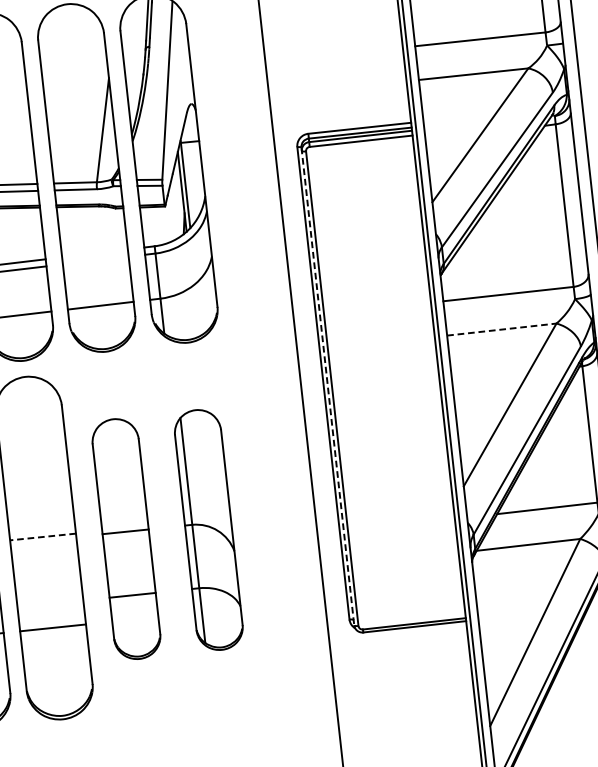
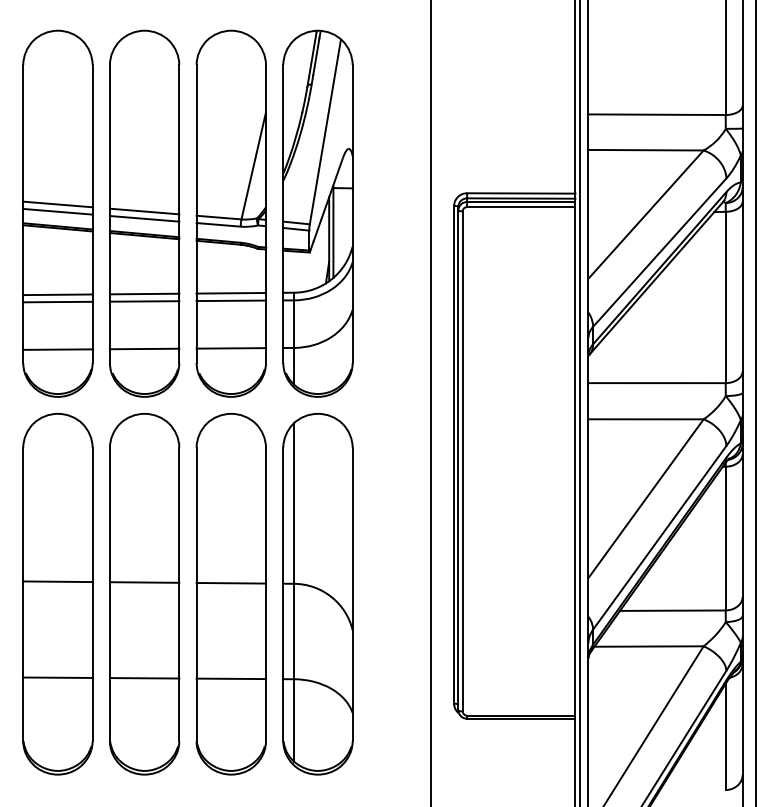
line: (94, 252) -> (230, 292), added
line: (95, 260) -> (230, 300), added
line: (502, 329) -> (646, 419), dashed -> solid
line: (327, 386) -> (458, 458), dashed -> solid
part: (208, 530) -> (317, 594), size x1.43
line: (42, 536) -> (144, 582), dashed -> solid
part: (125, 539) -> (230, 594), size x1.43

